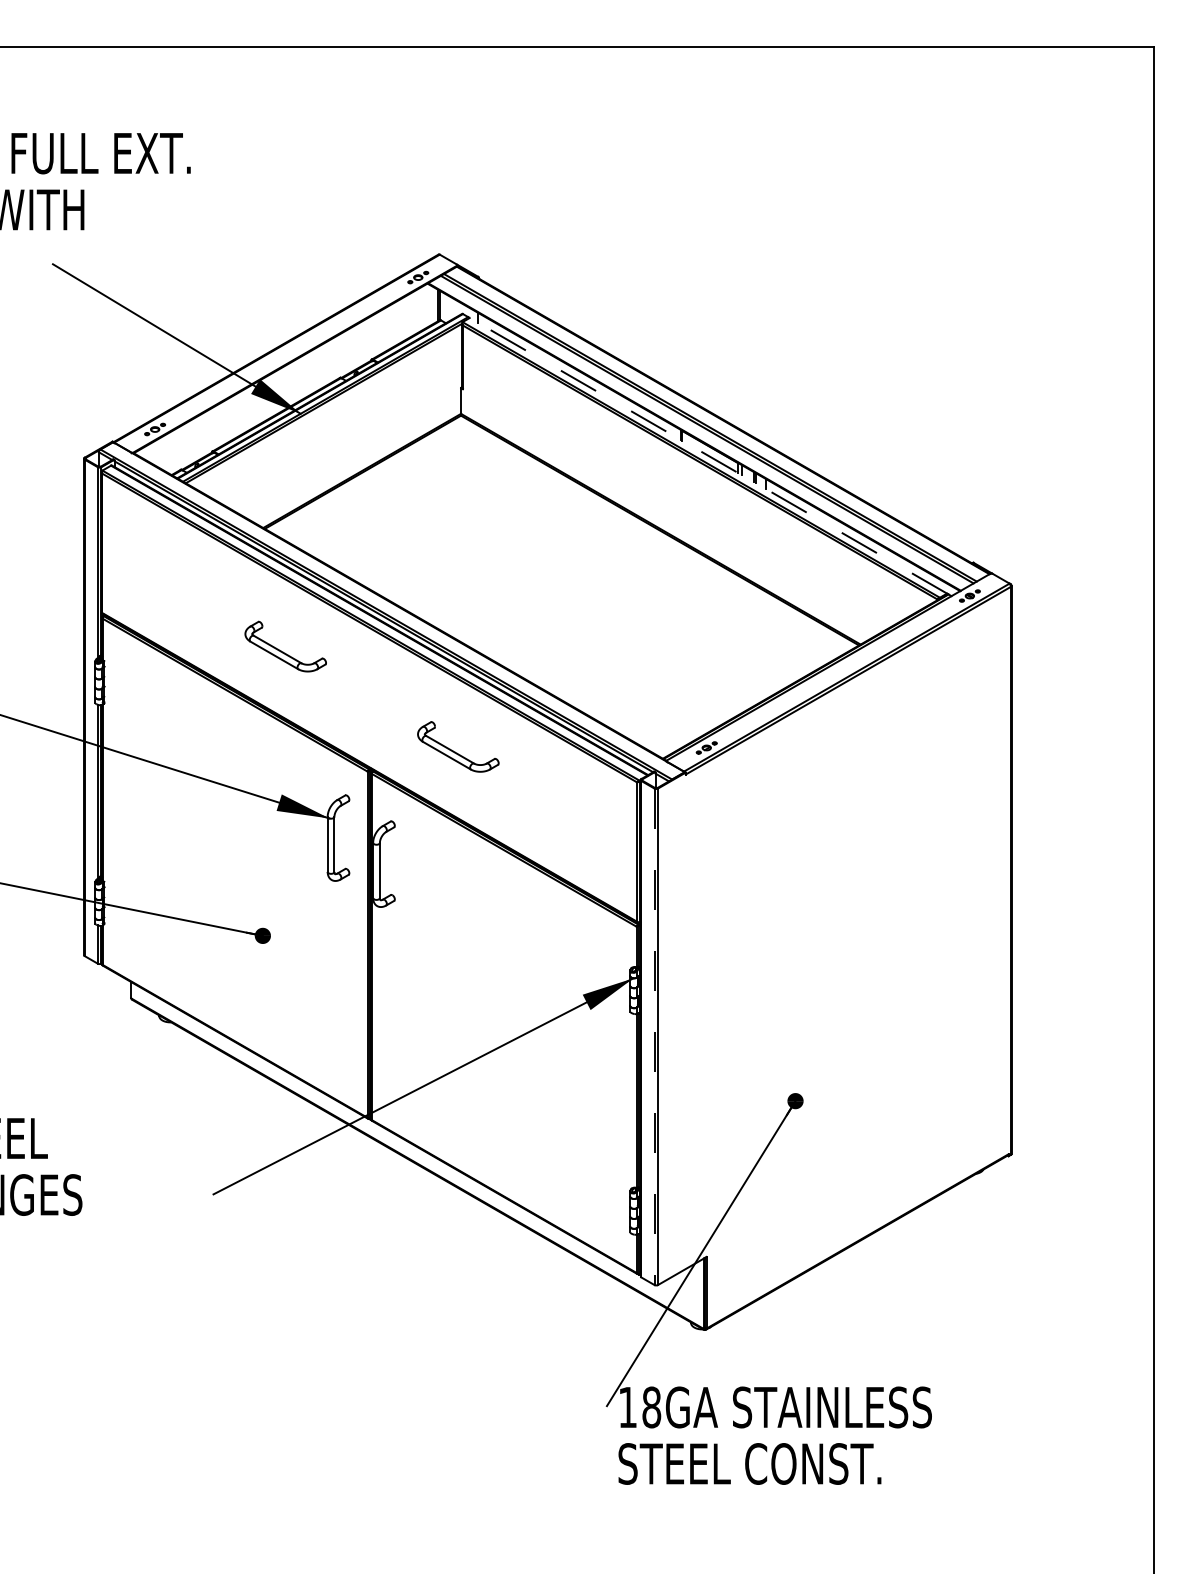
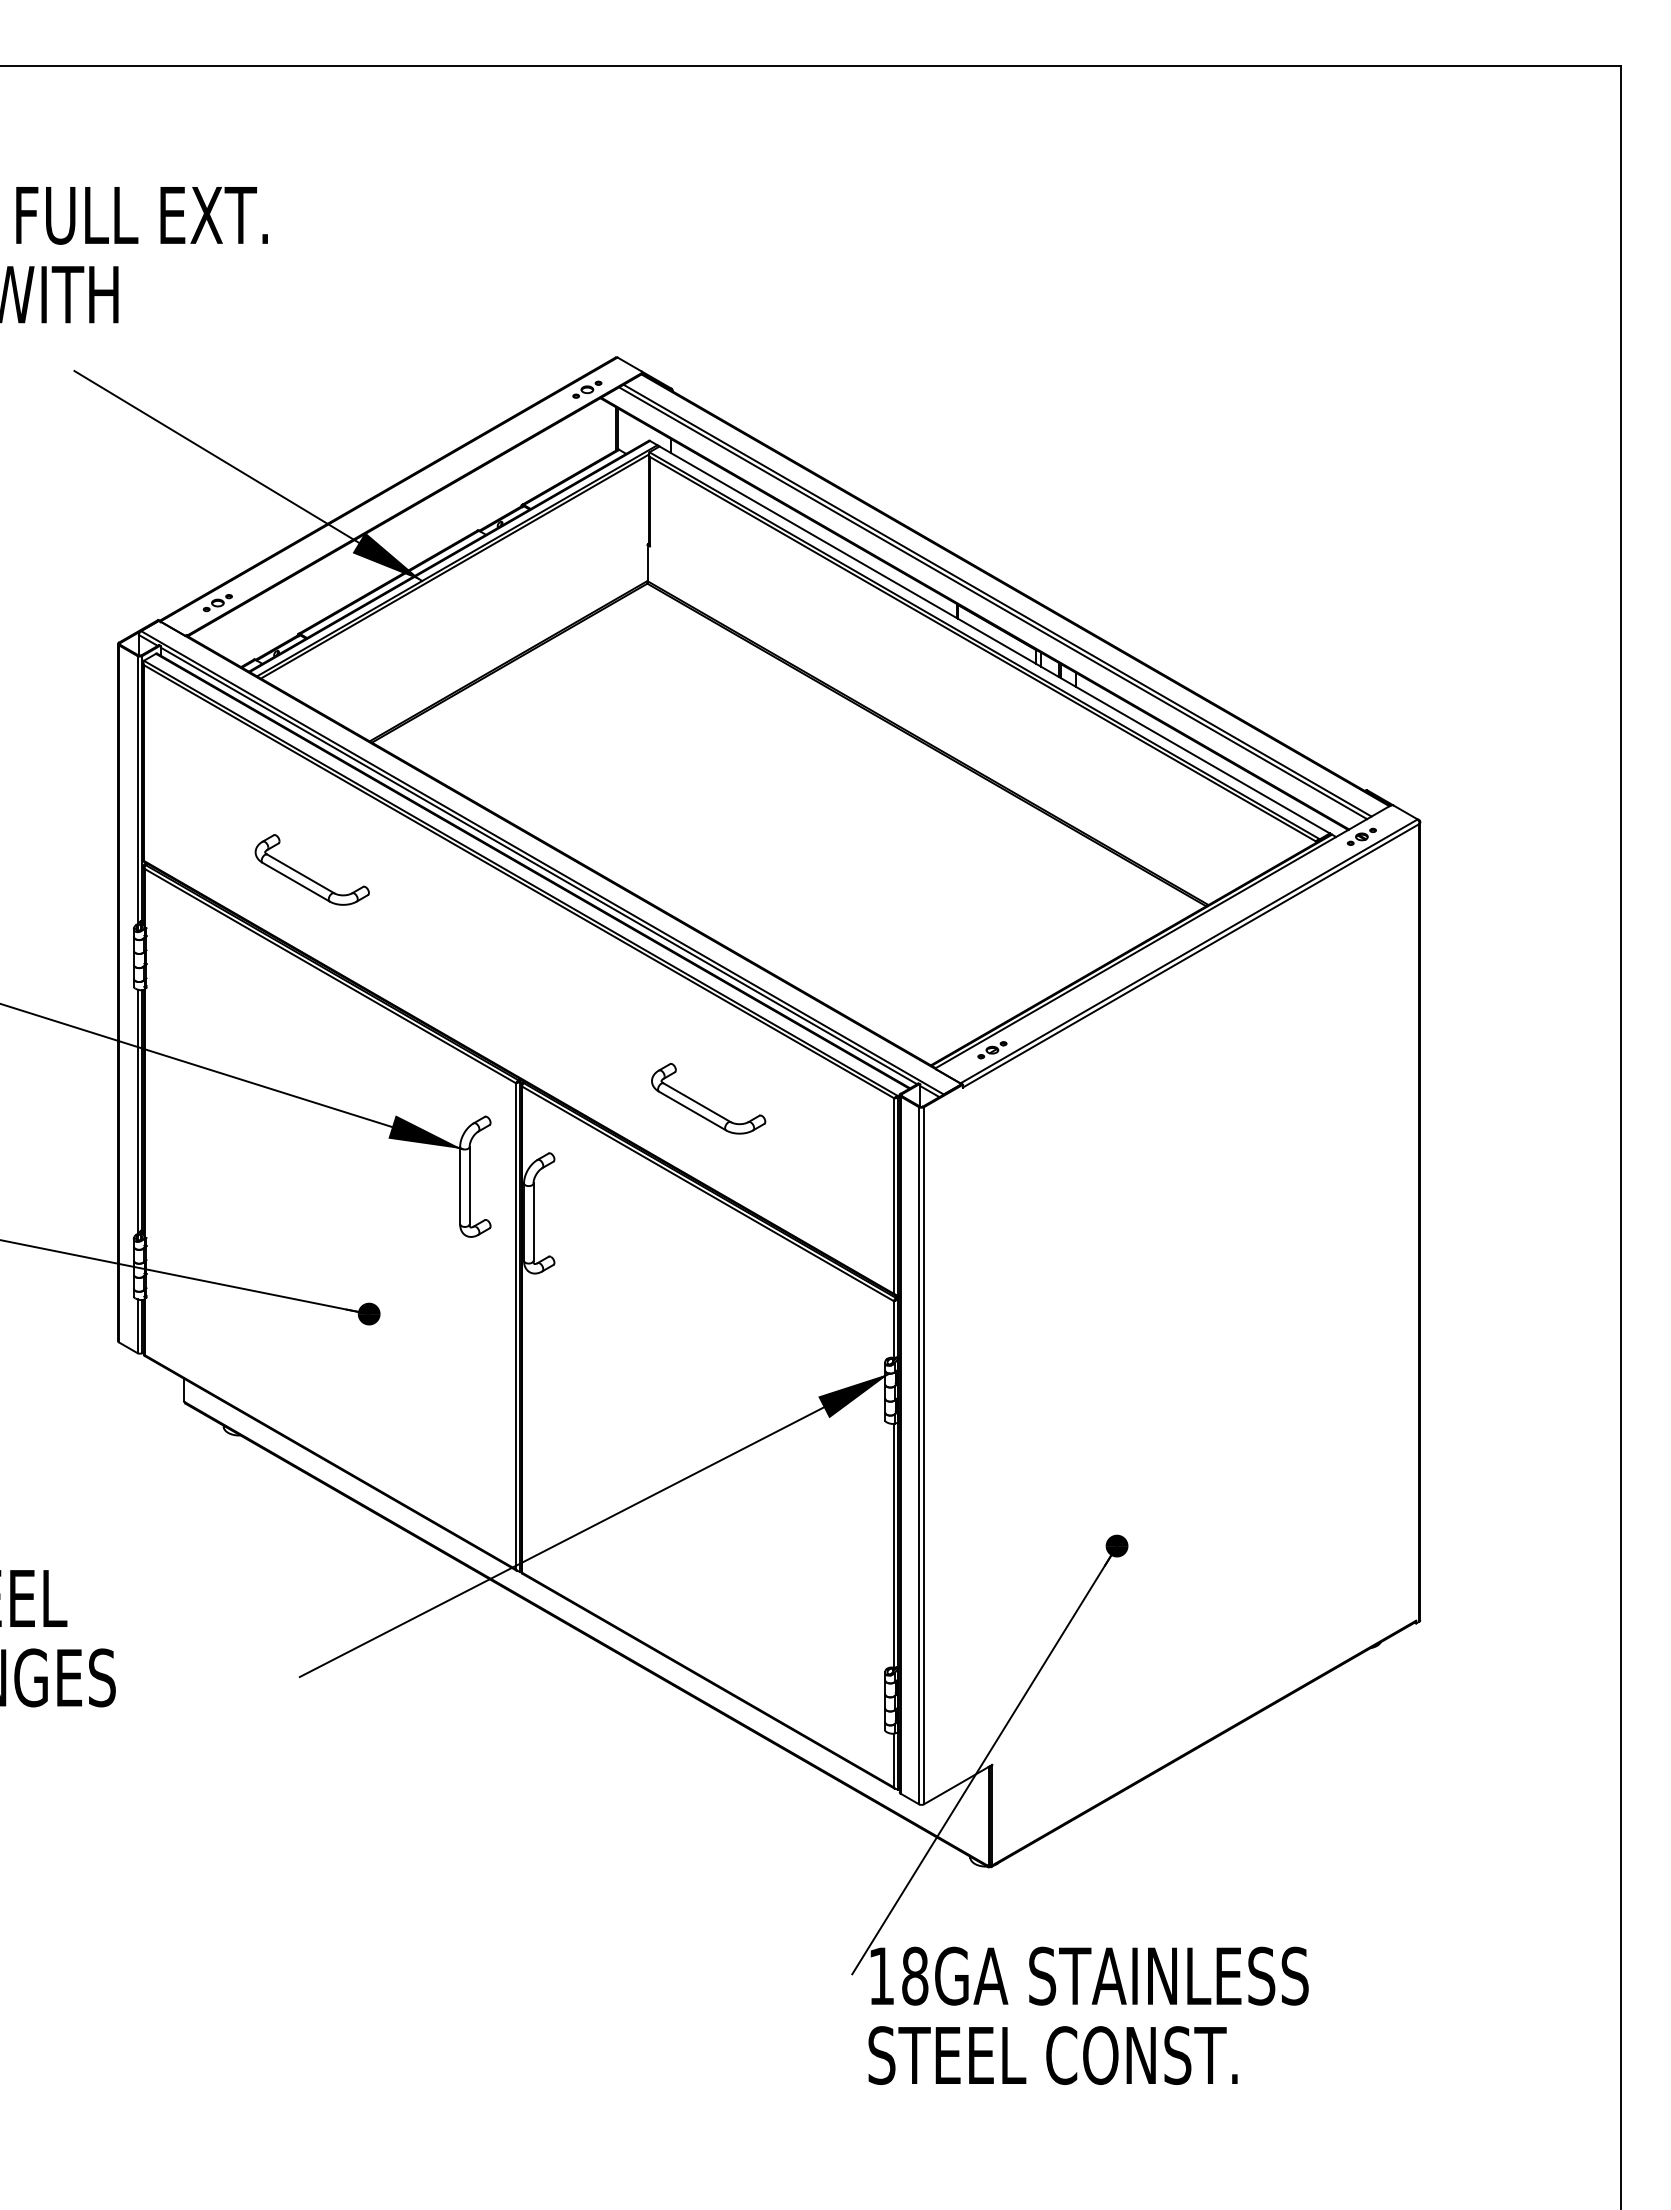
line: (708, 455) -> (994, 639), dashed -> solid
part: (282, 651) -> (307, 876), moved
part: (455, 751) -> (704, 1105), moved
line: (654, 1036) -> (919, 1455), dashed -> solid

